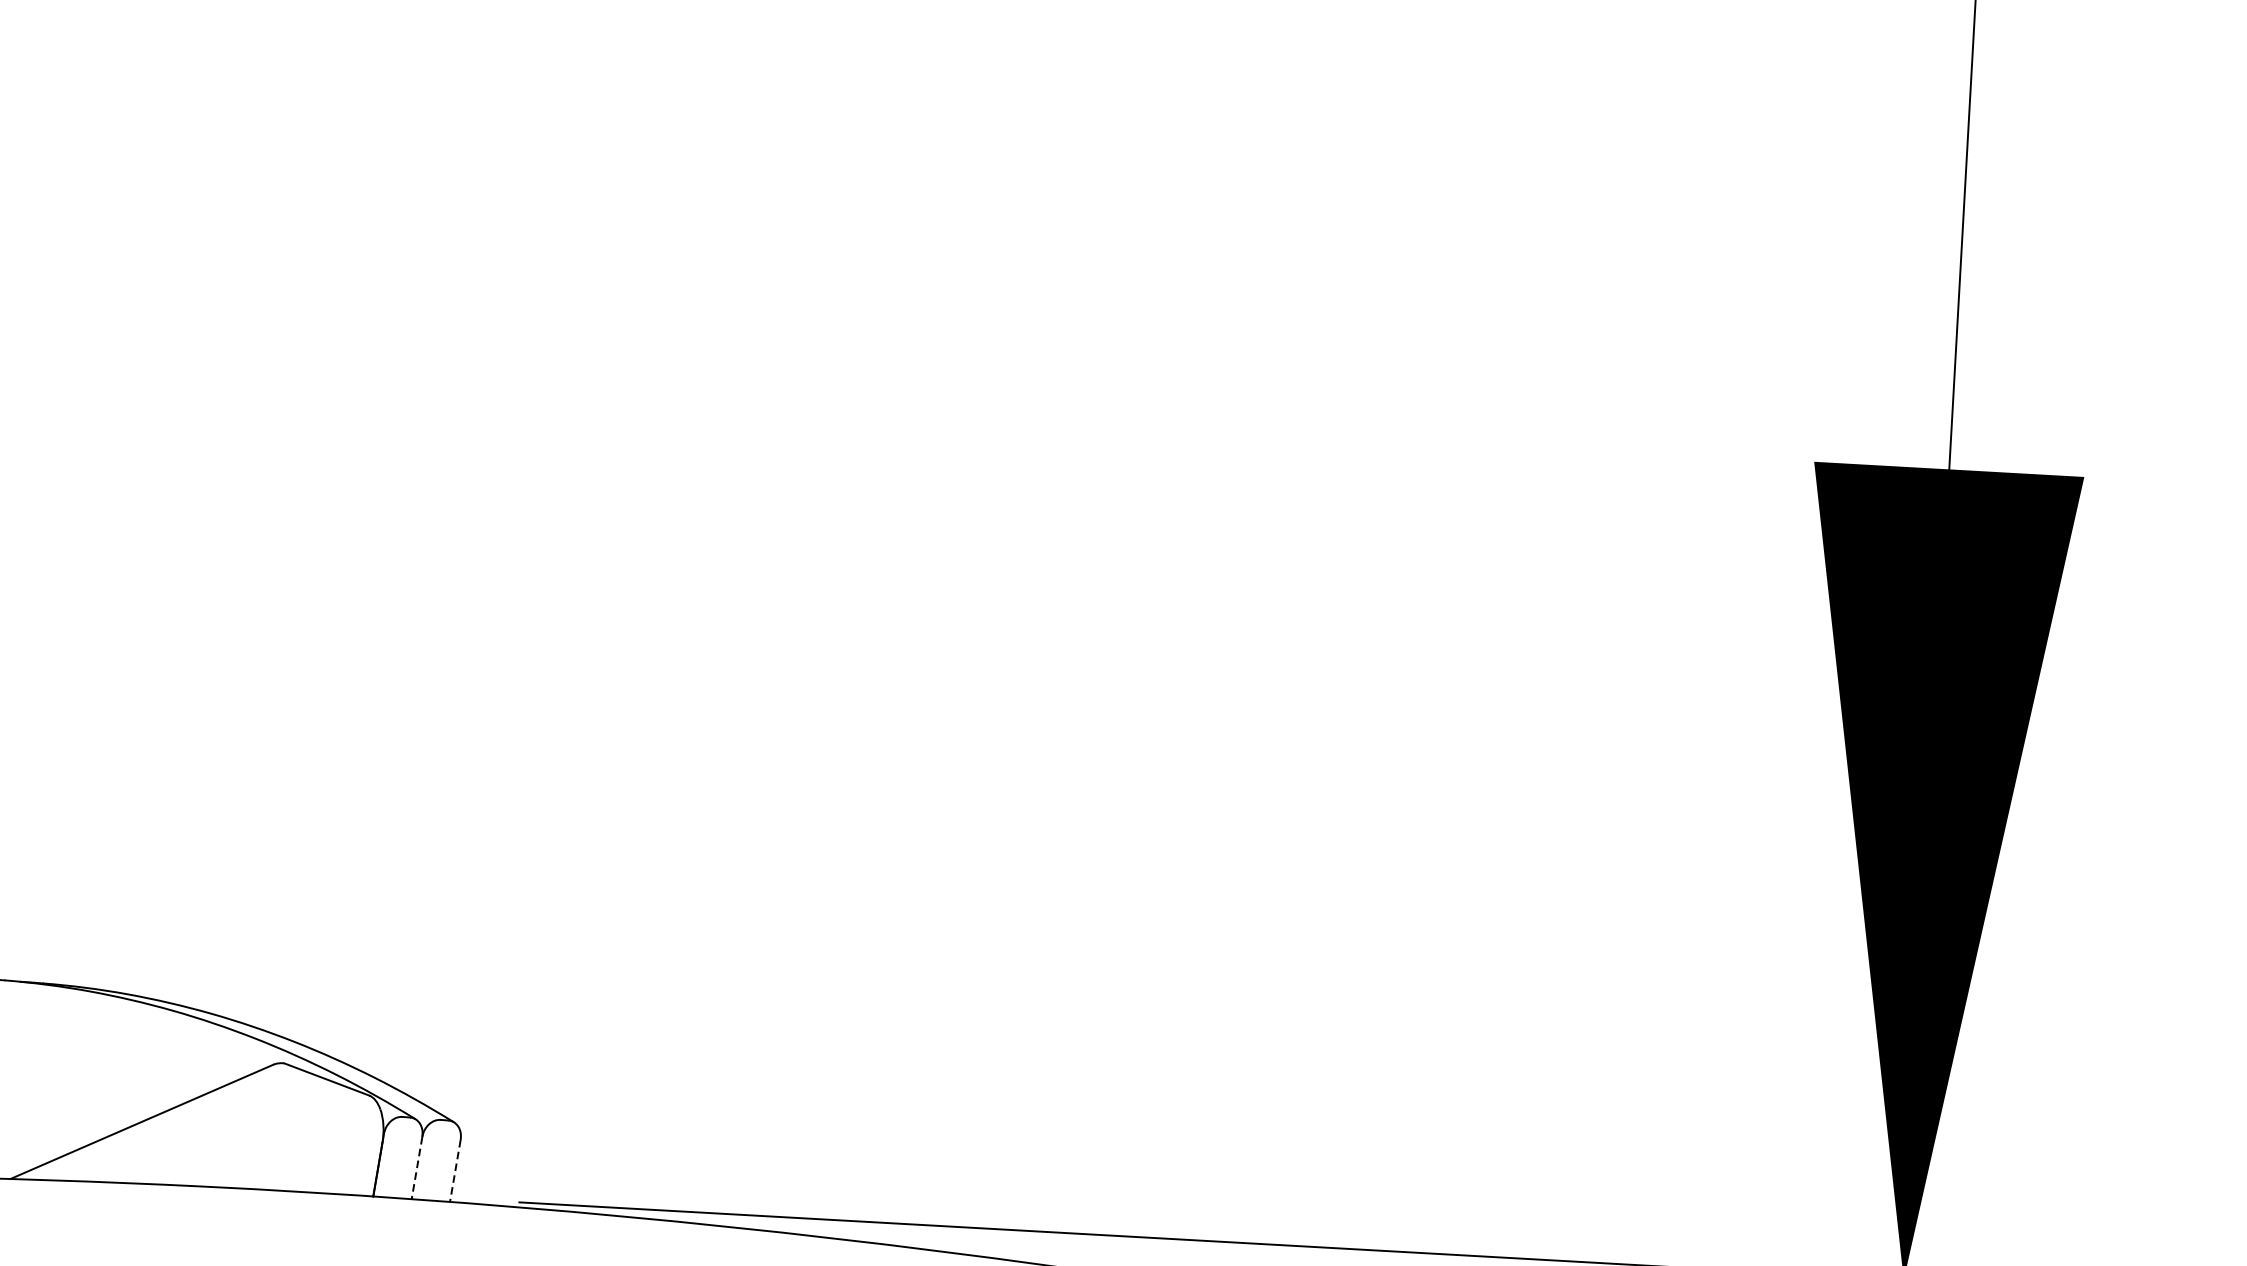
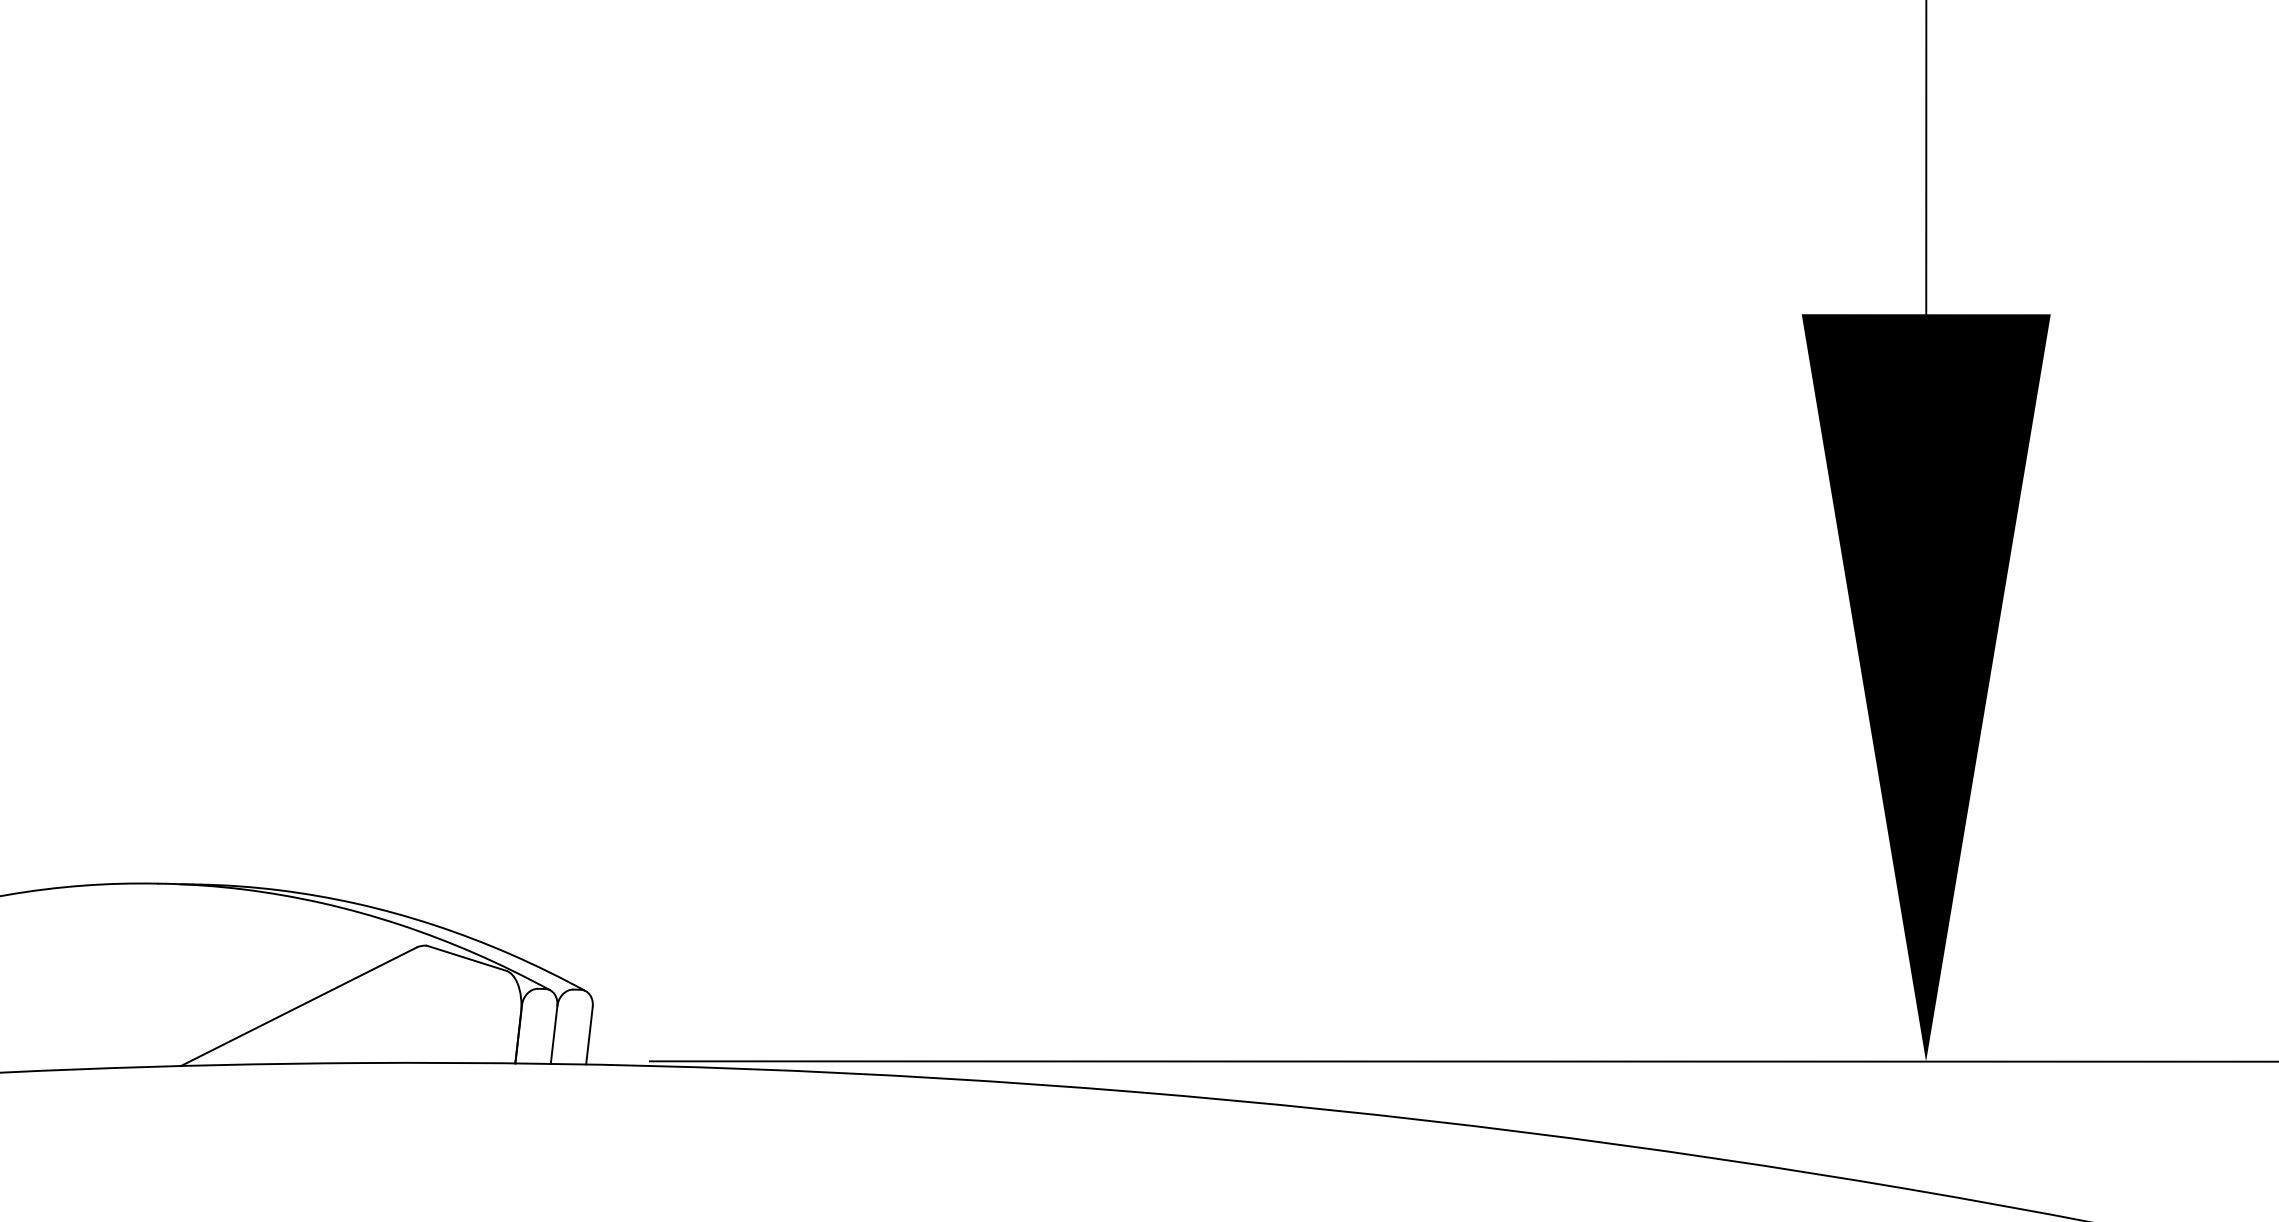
line: (417, 1168) -> (554, 1035), dashed -> solid
line: (455, 1170) -> (589, 1035), dashed -> solid

